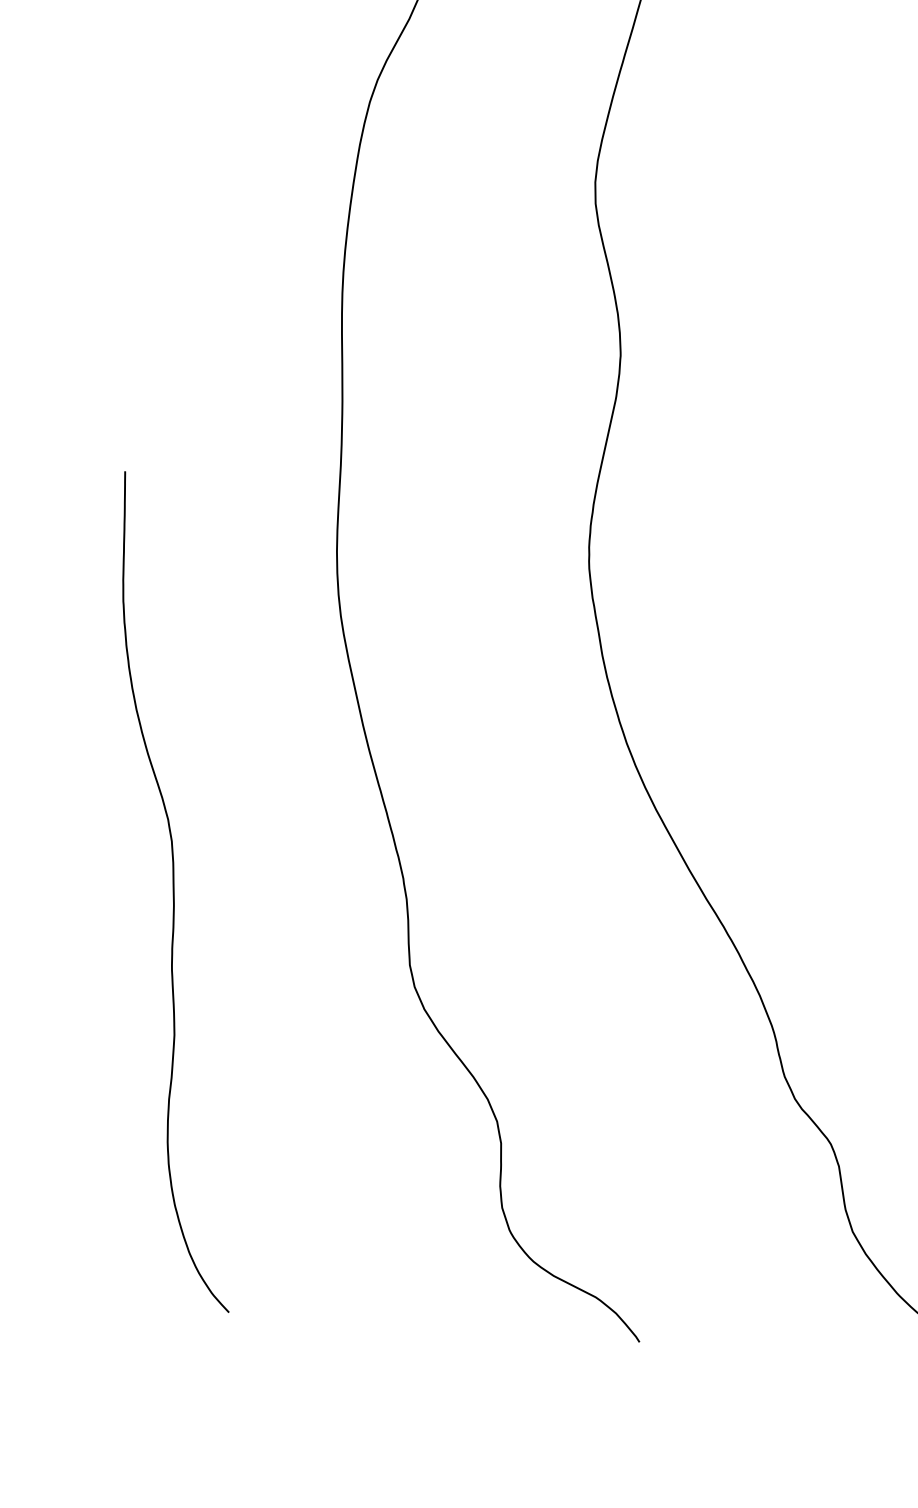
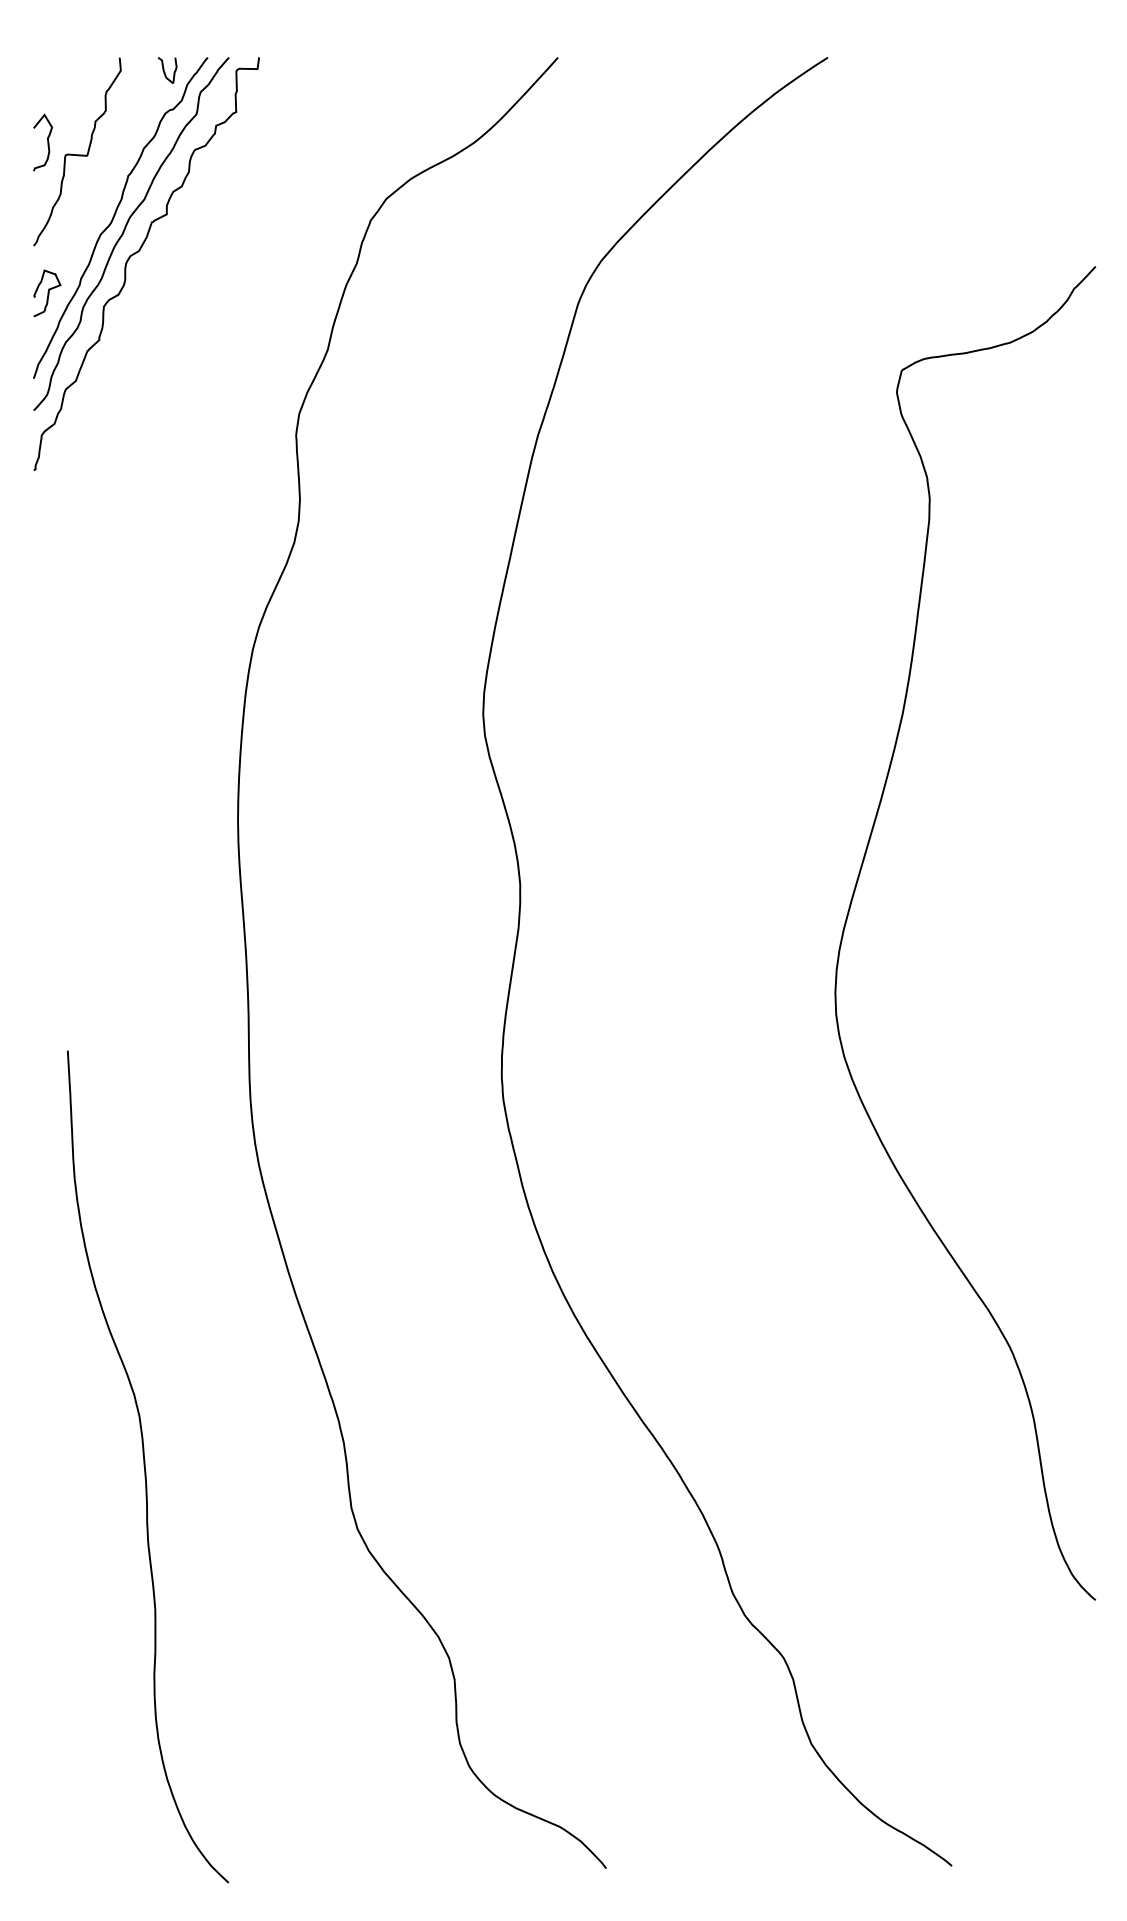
curve: (174, 891) -> (145, 1466), moved

